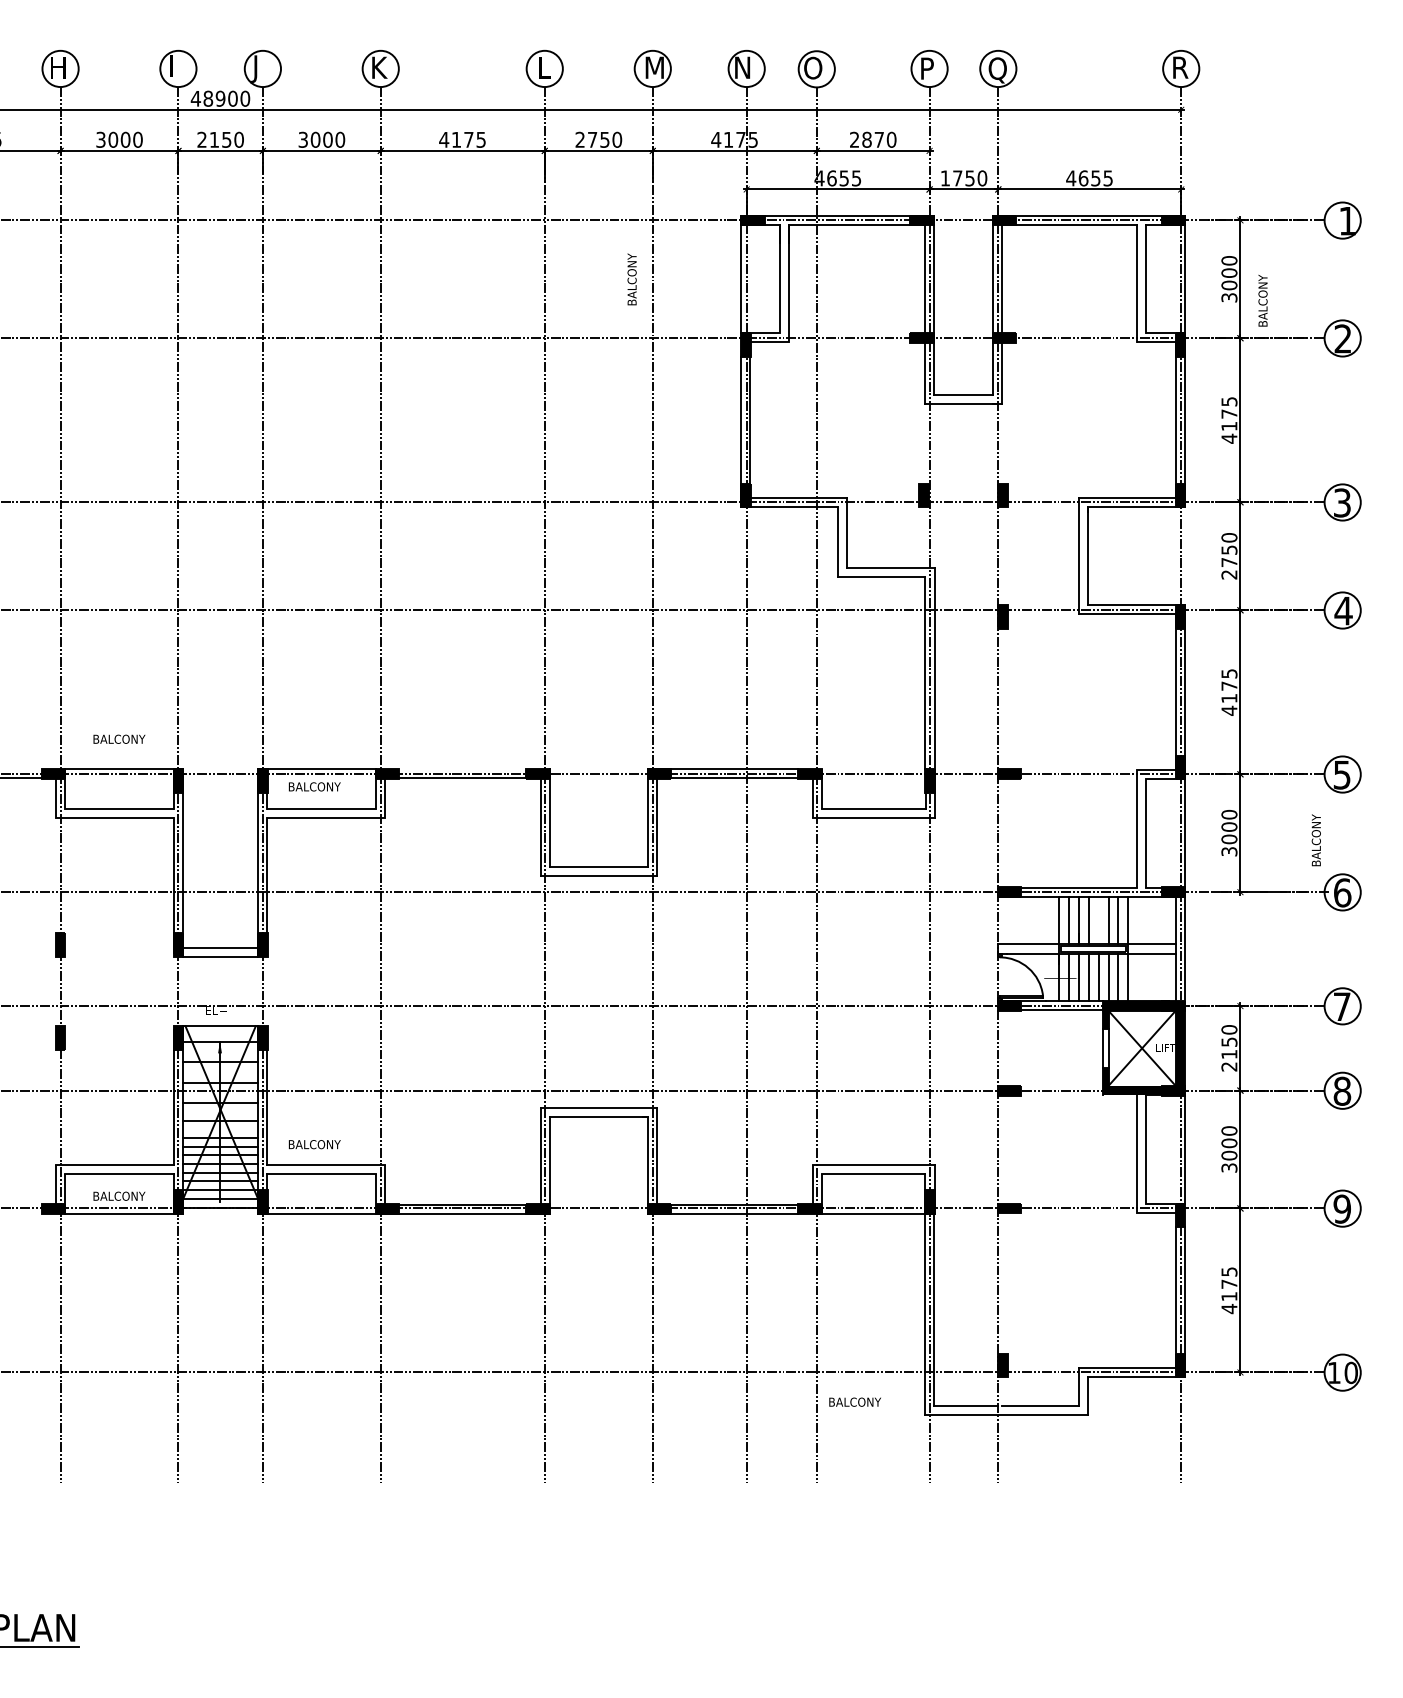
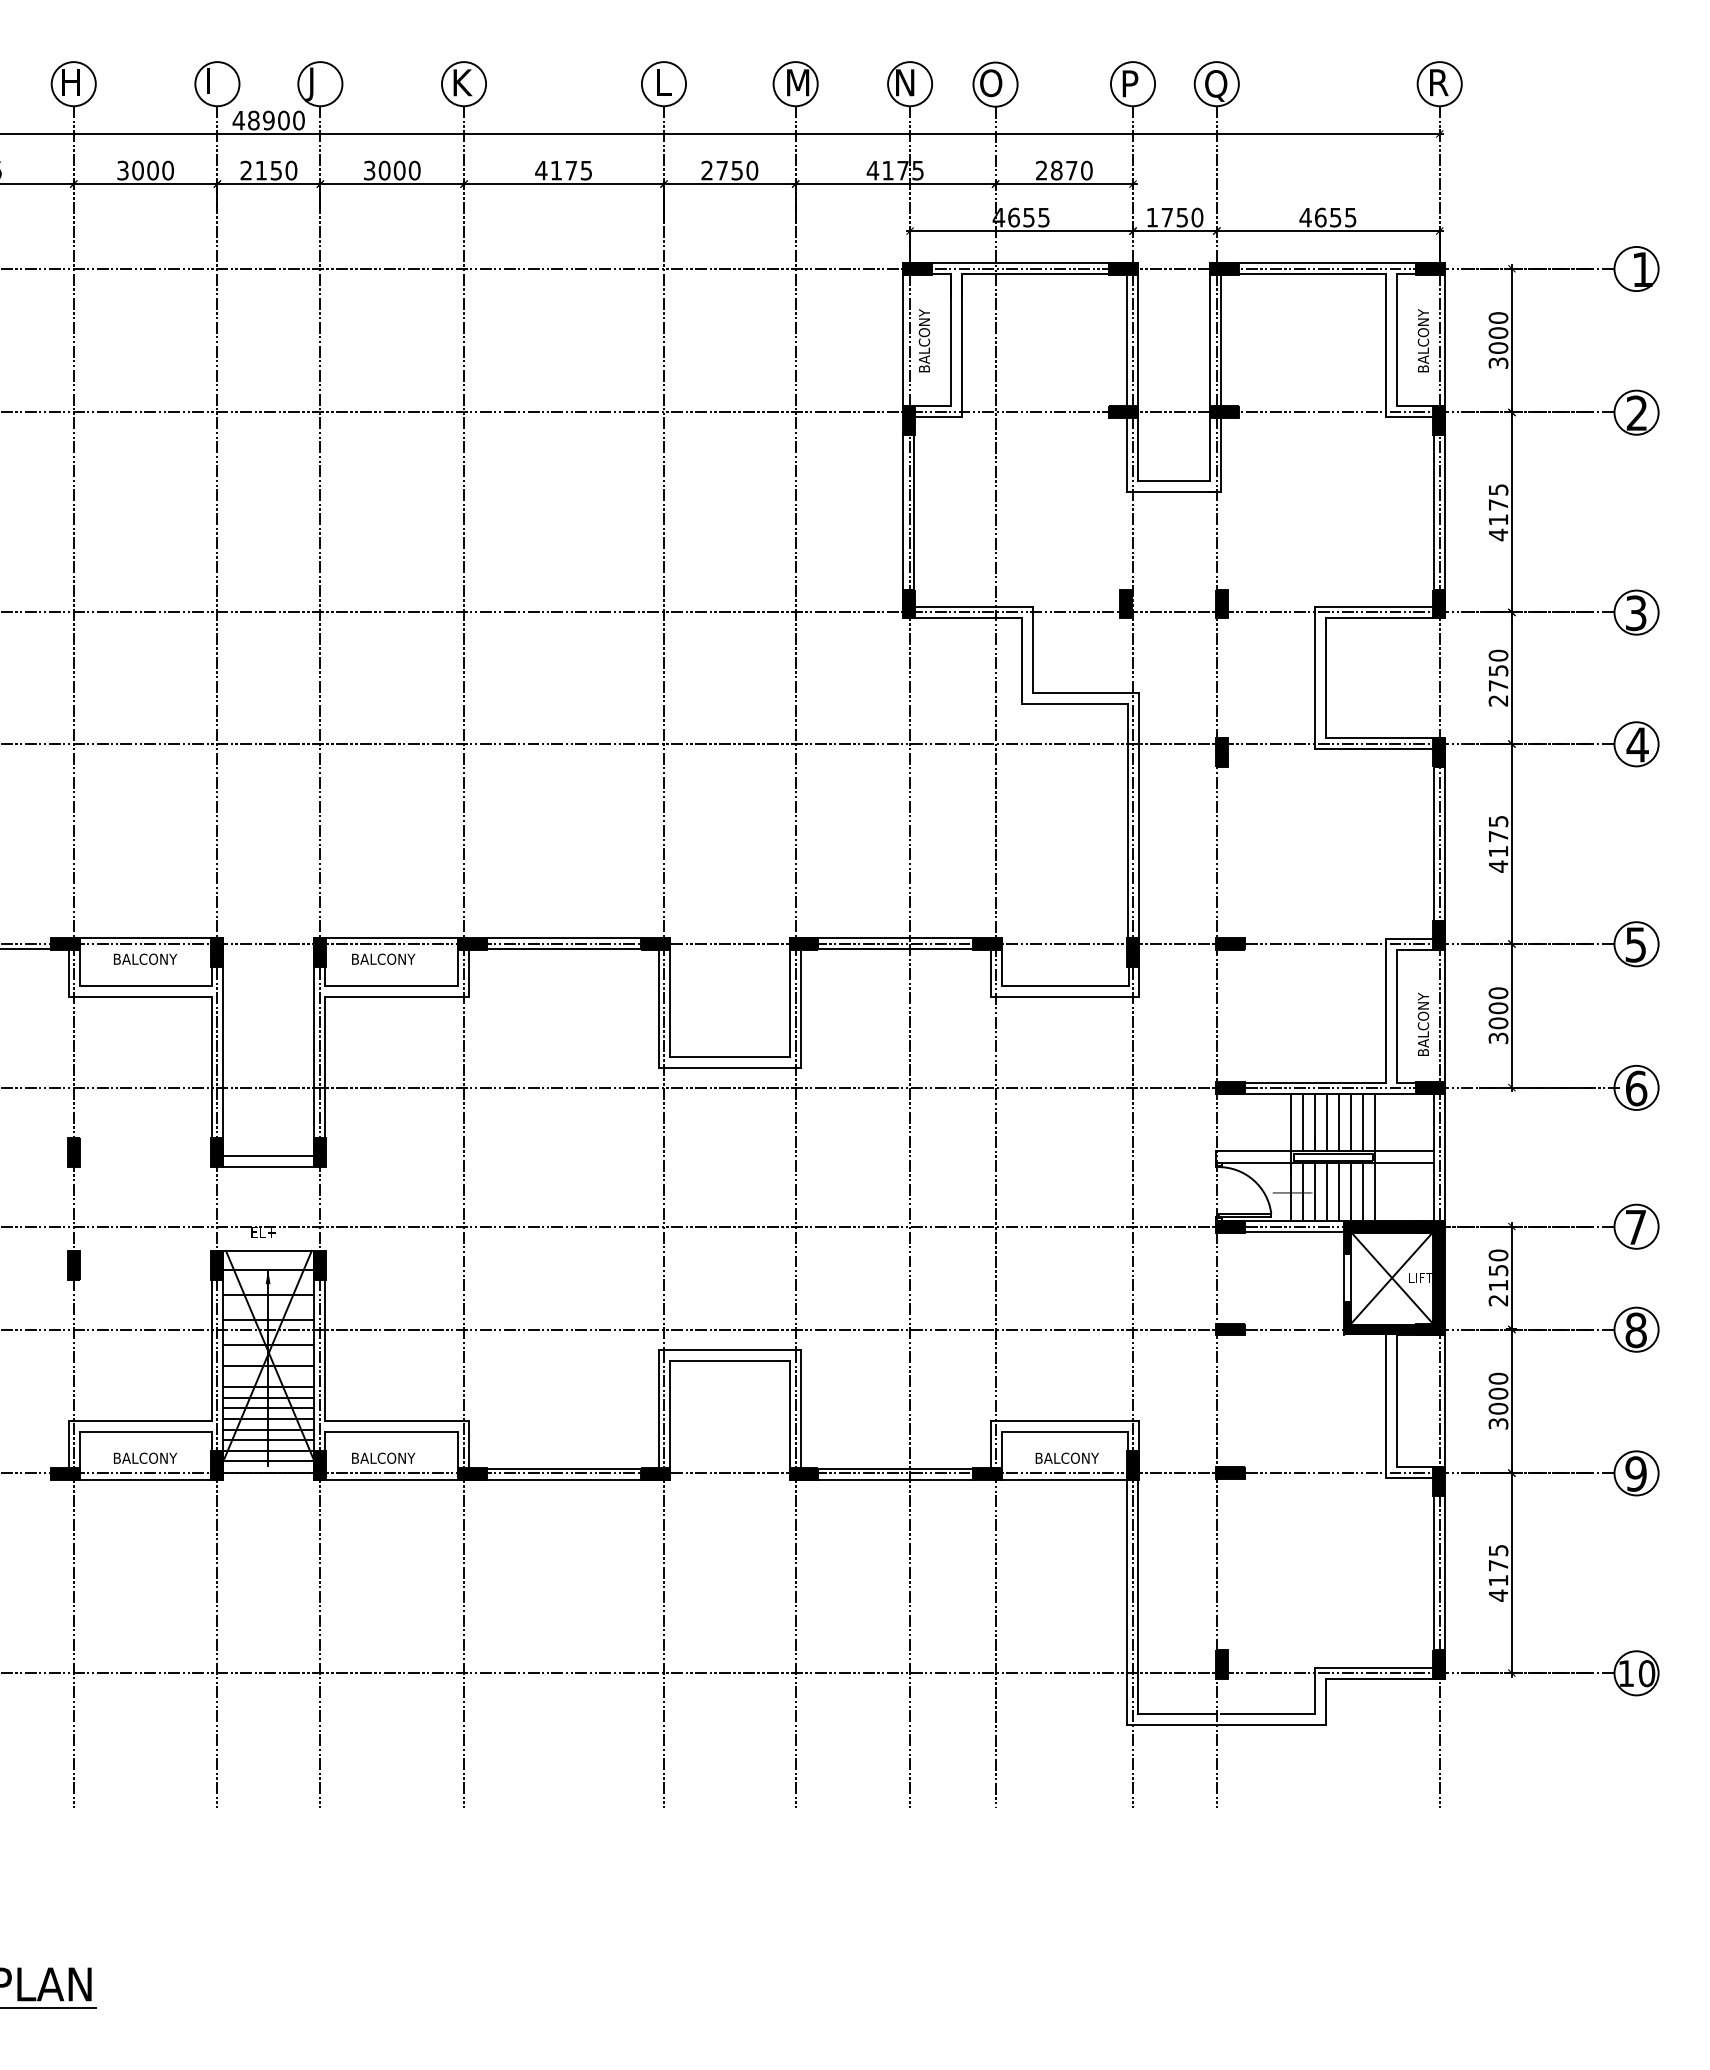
text: (632, 279) -> (924, 340), moved
text: (1263, 300) -> (1423, 340), moved
text: (119, 738) -> (145, 958), moved
line: (462, 769) -> (563, 938), added
text: (1316, 839) -> (1423, 1023), moved
line: (1098, 920) -> (1339, 1122), added
text: (314, 1143) -> (383, 1457), moved
text: (854, 1401) -> (1066, 1457), moved

